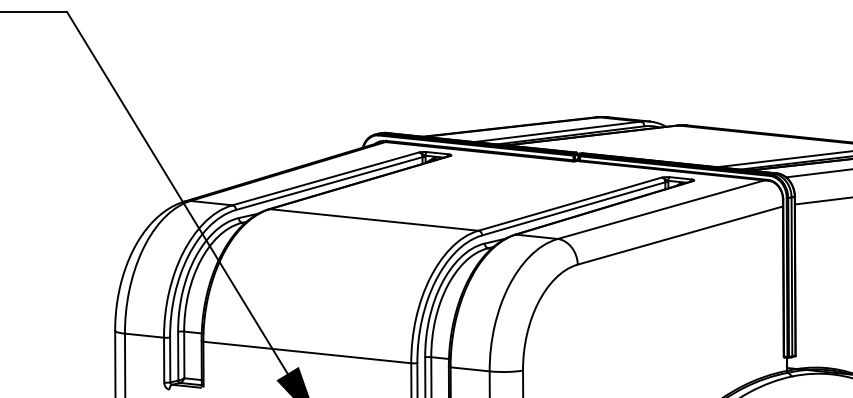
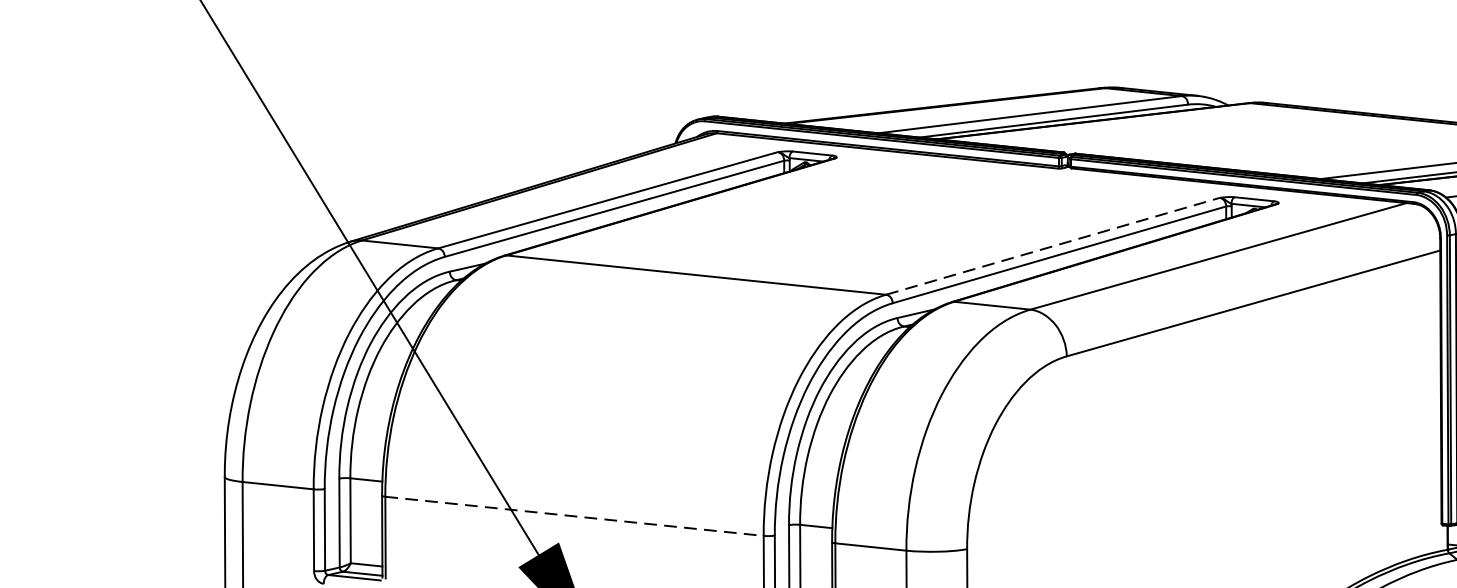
line: (570, 204) -> (1053, 246), solid -> dashed
line: (307, 352) -> (574, 516), solid -> dashed

